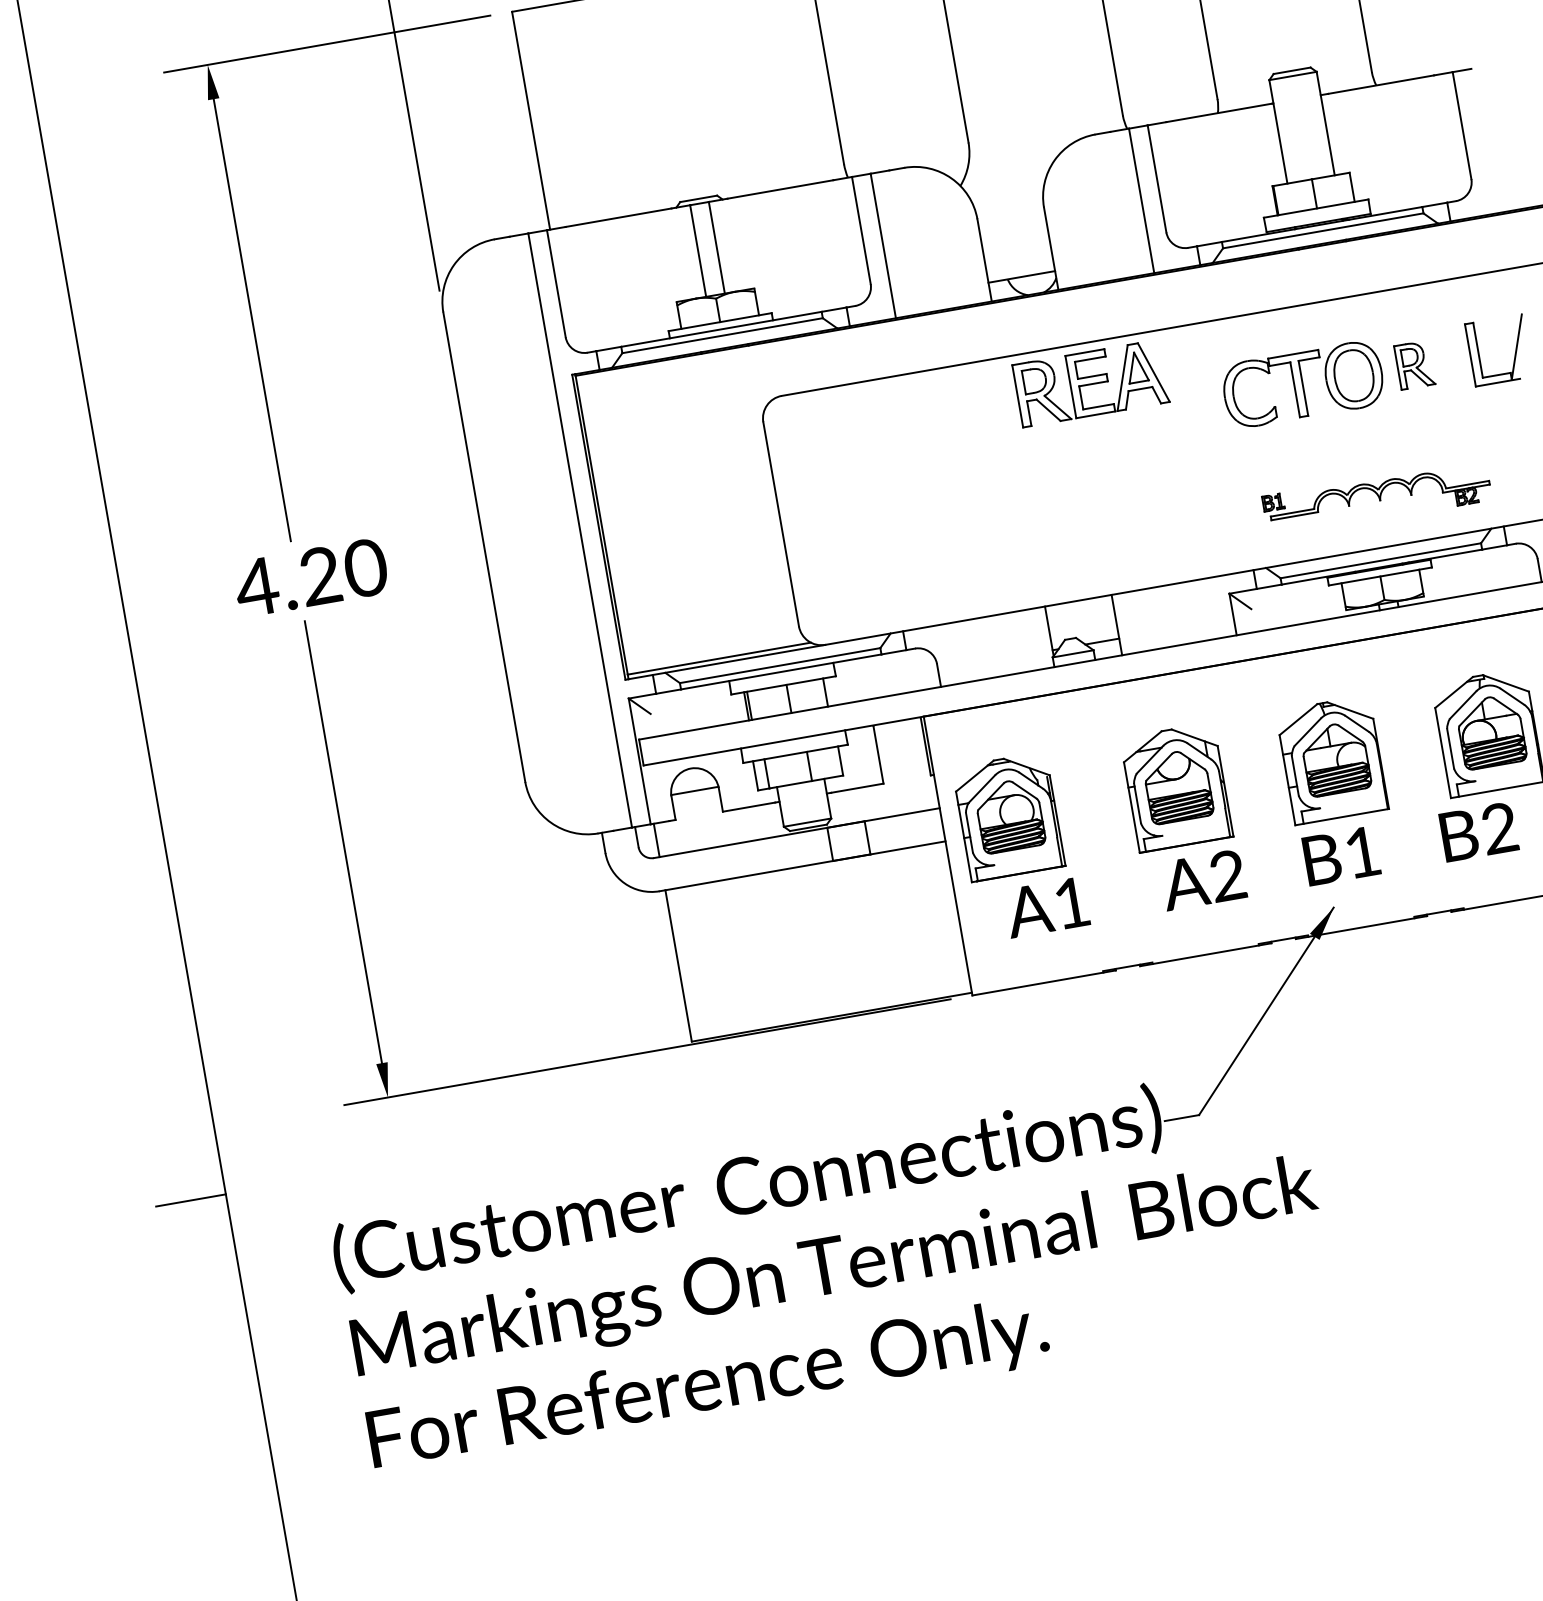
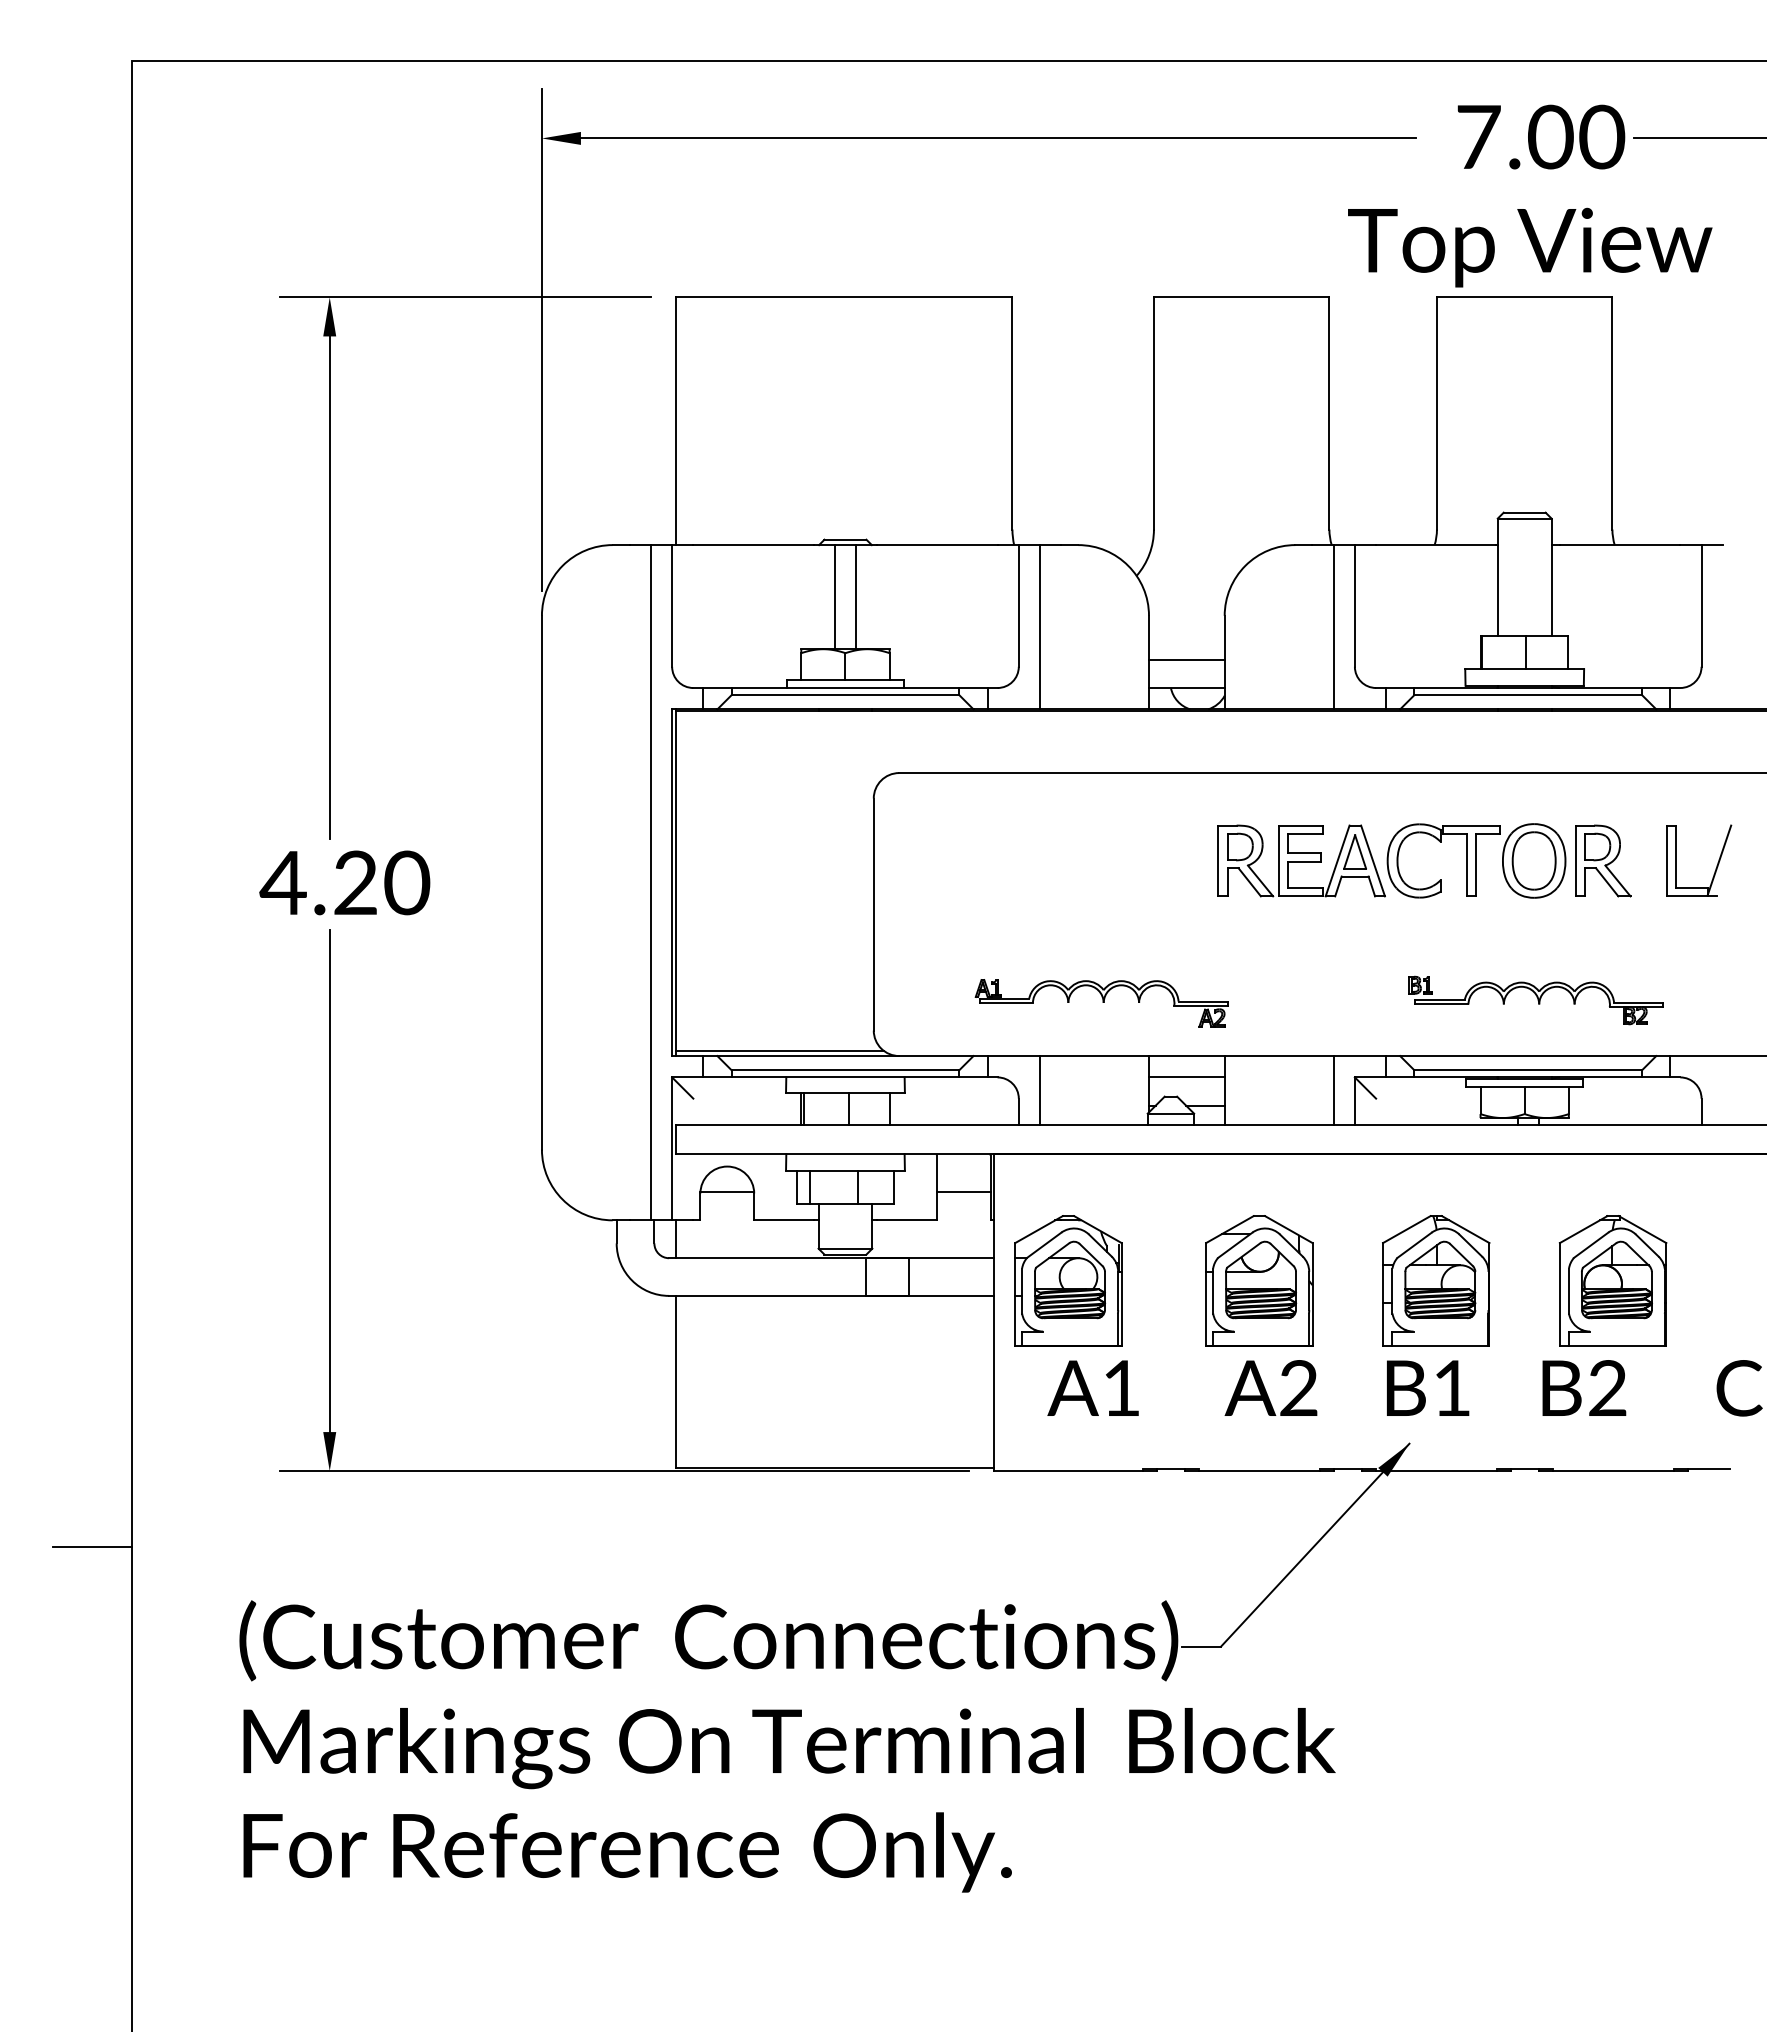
line: (1017, 251) -> (1186, 659), added
part: (1414, 364) -> (1603, 860), size x1.43
part: (1090, 383) -> (1301, 860), moved
part: (995, 567) -> (1101, 1003), added
line: (1212, 608) -> (1333, 1090), added
line: (1081, 619) -> (1186, 1077), added
line: (954, 653) -> (1040, 1090), added
line: (902, 755) -> (963, 1192), added

